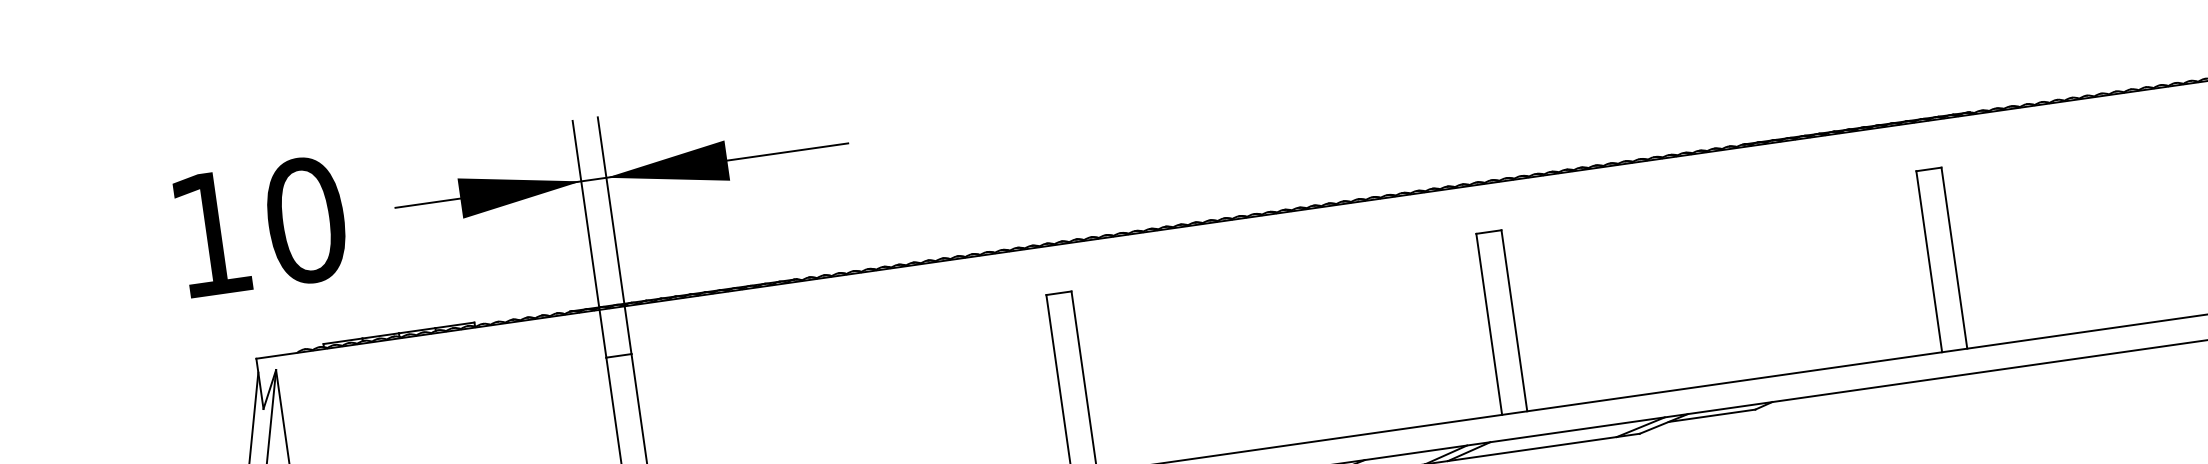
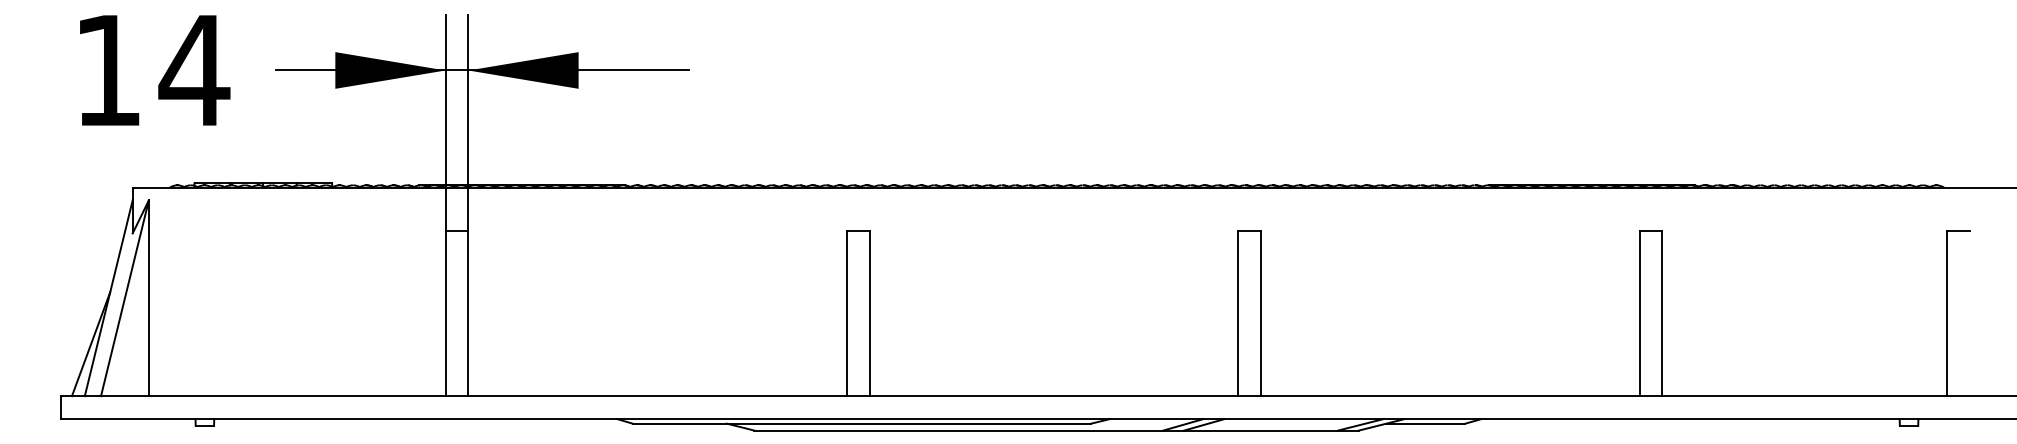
text: (305, 220) -> (194, 70), 10 -> 14

